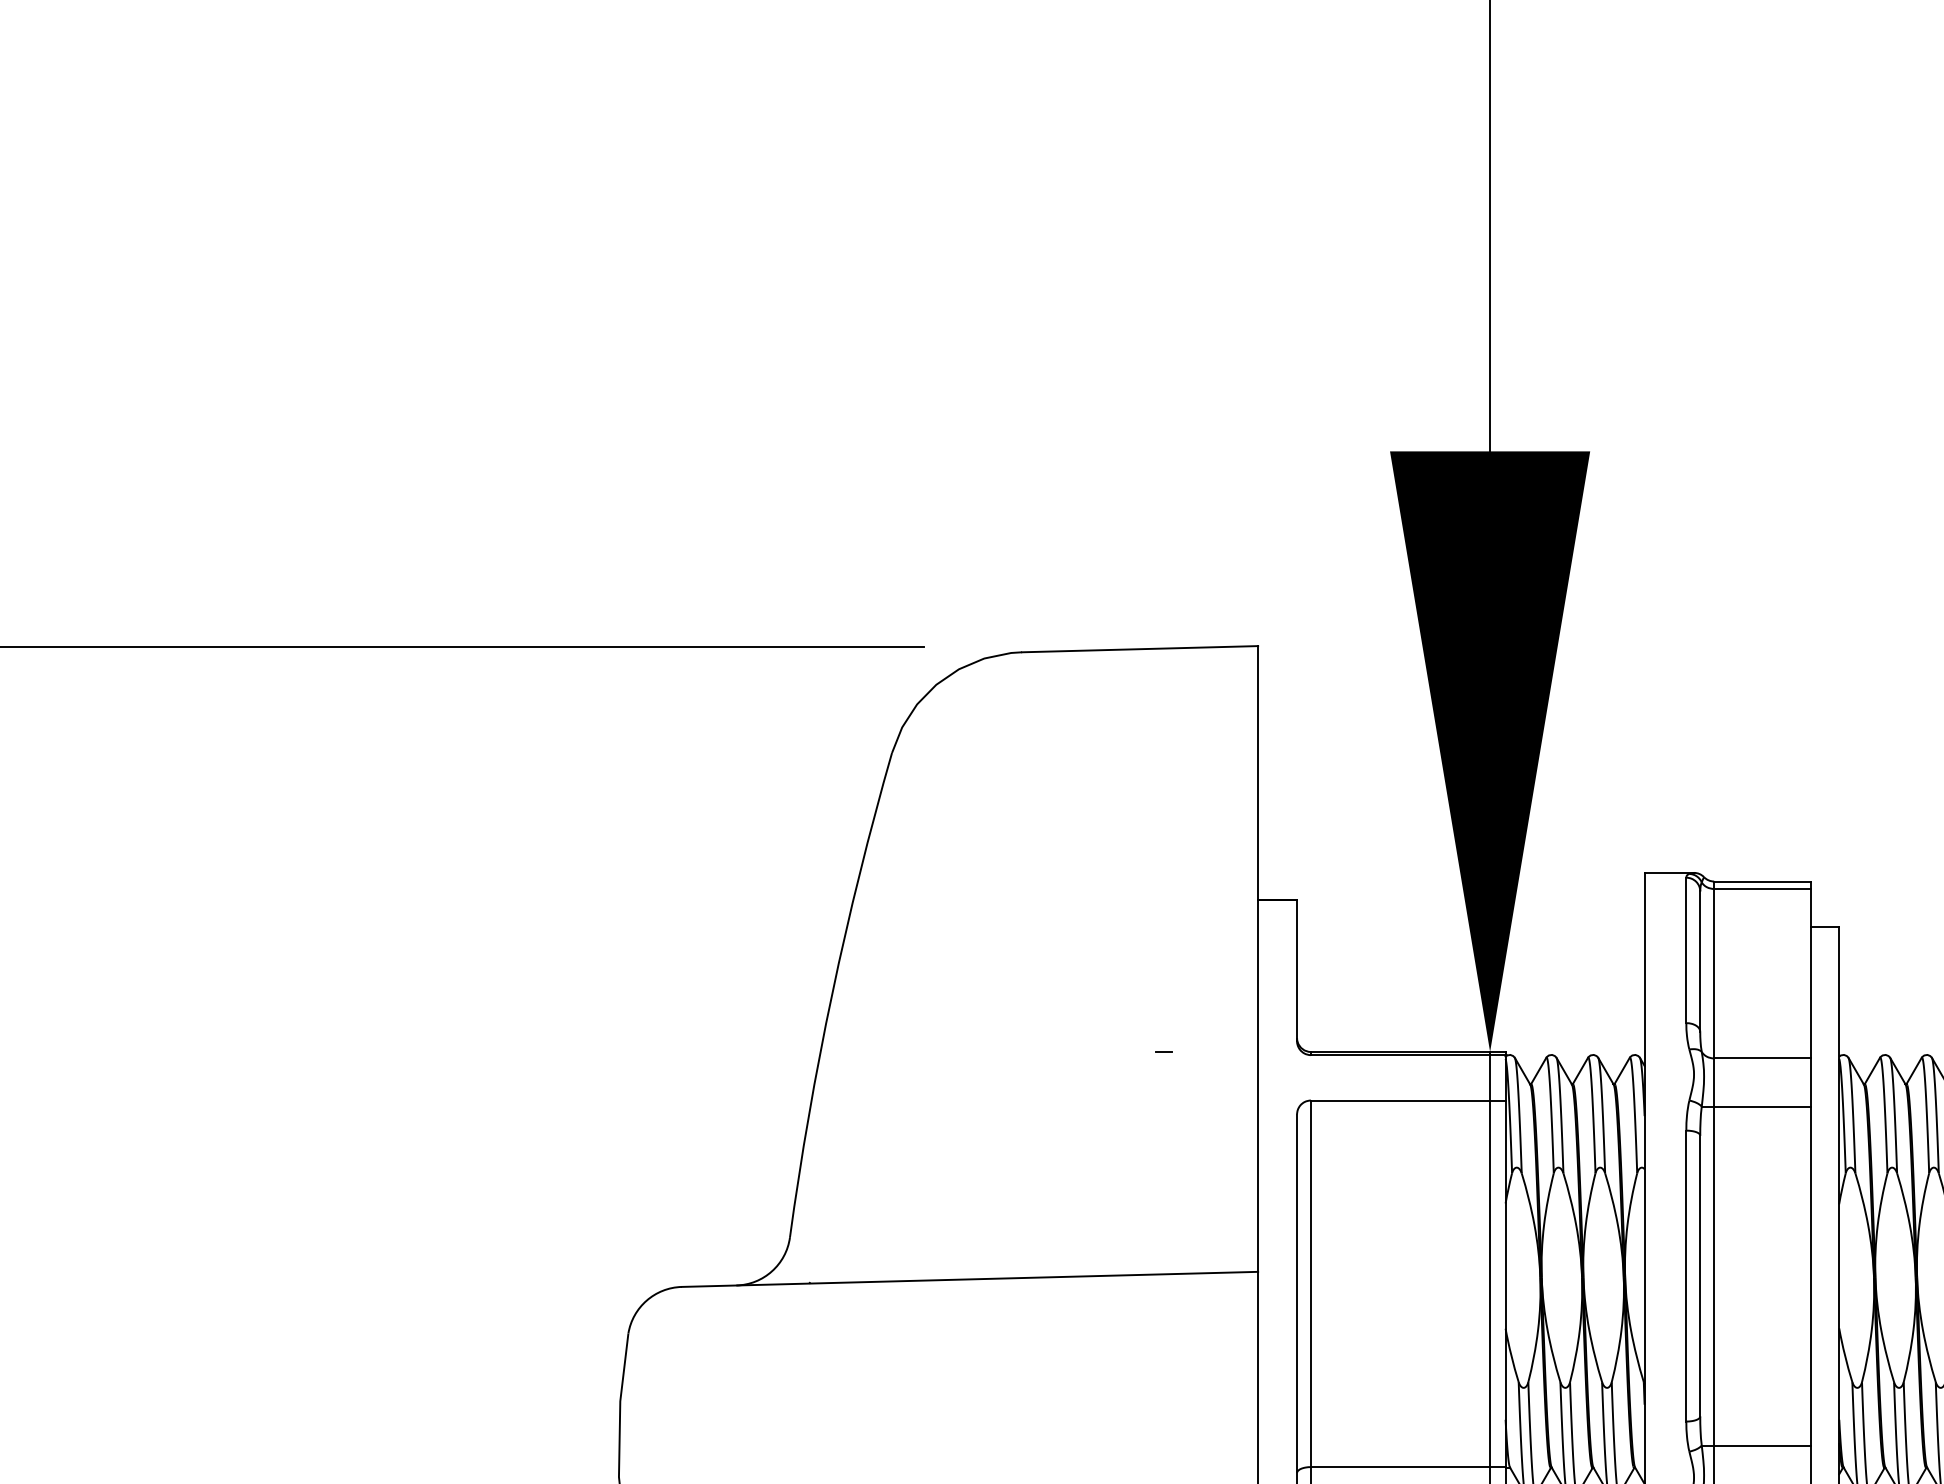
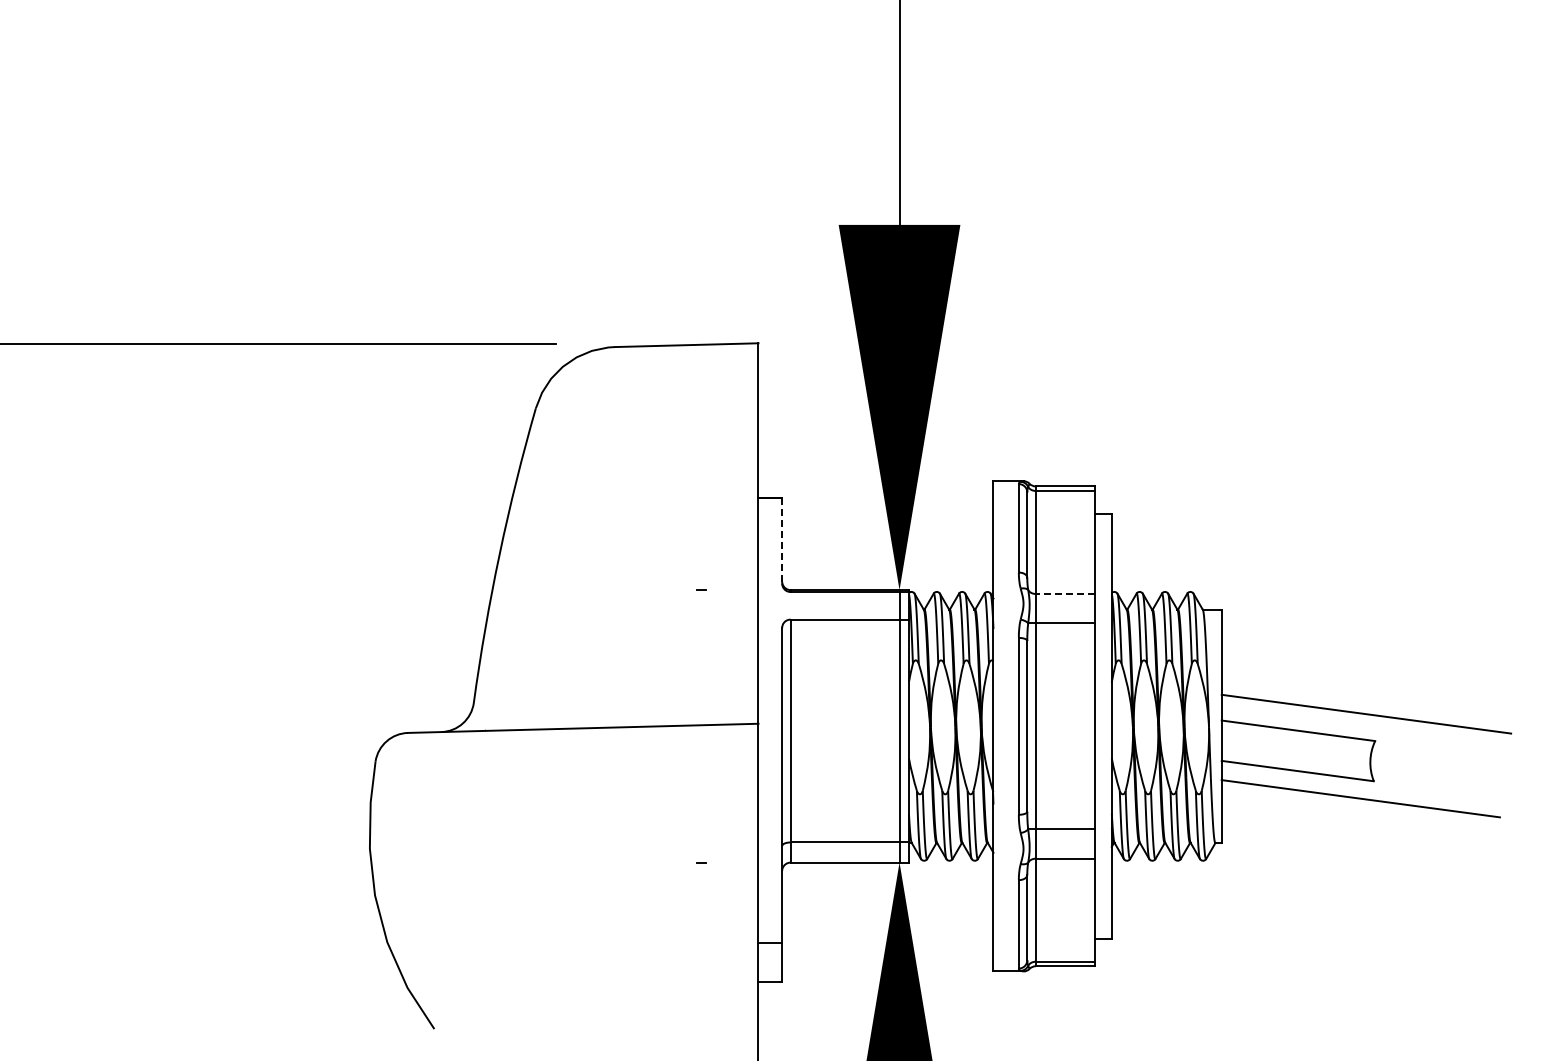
line: (1297, 970) -> (782, 540), solid -> dashed
line: (1763, 1059) -> (1065, 594), solid -> dashed

